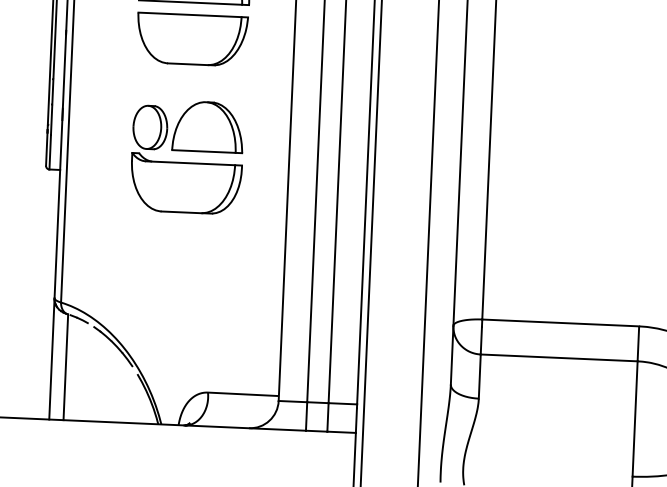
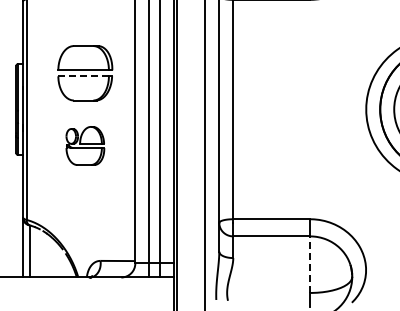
line: (191, 15) -> (84, 76), solid -> dashed
part: (187, 156) -> (85, 145), size x0.7
line: (635, 418) -> (310, 264), solid -> dashed

